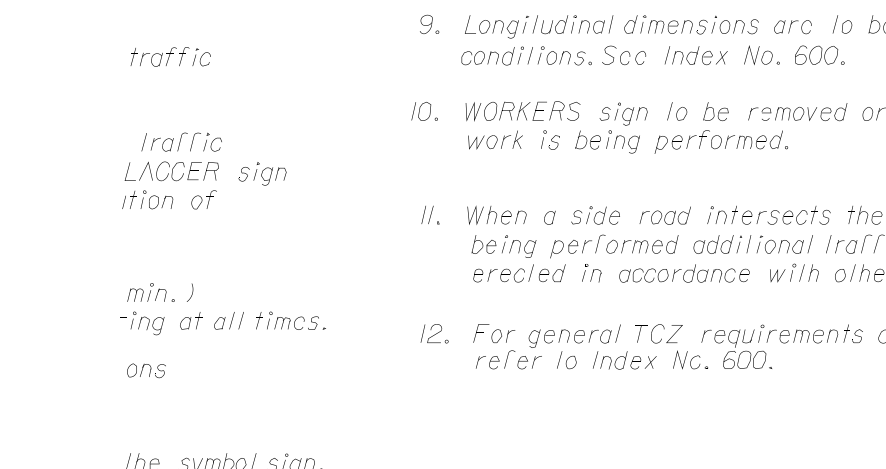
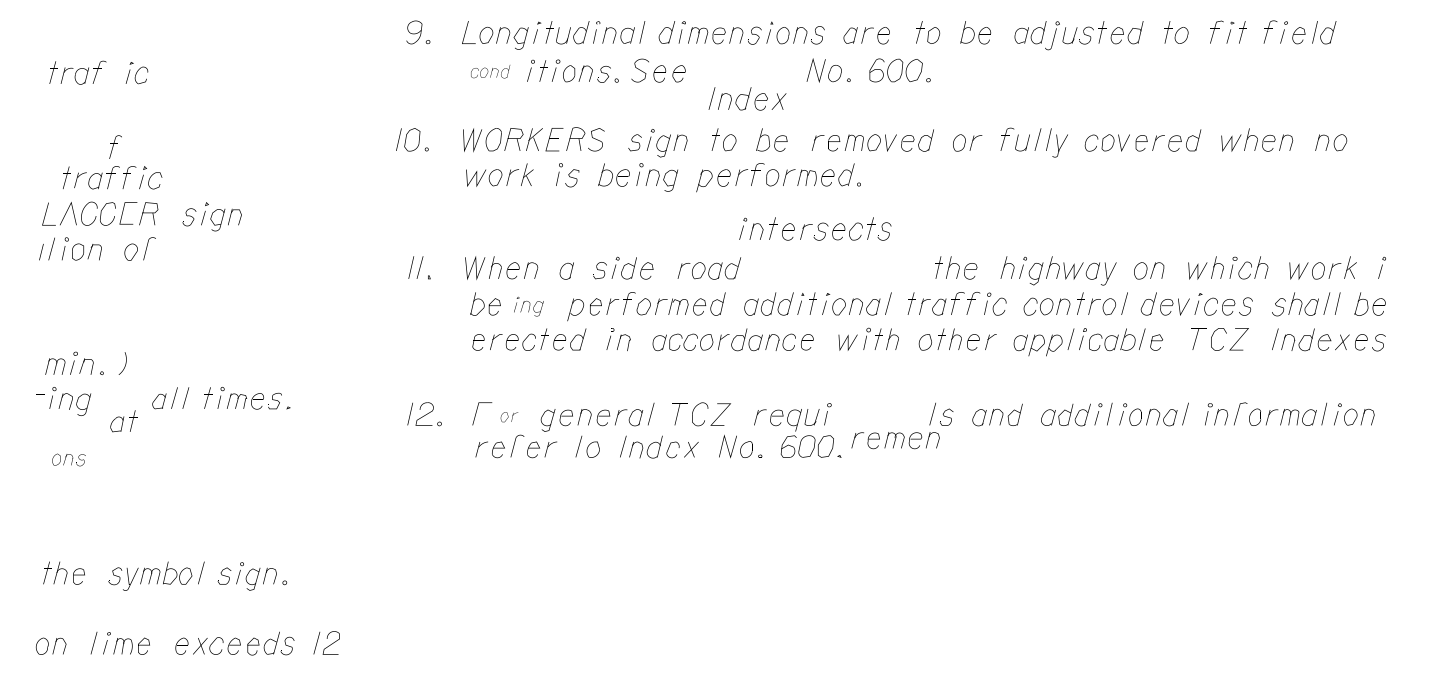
part: (696, 55) -> (747, 98), moved
part: (184, 56) -> (115, 146), moved
part: (487, 56) -> (490, 71), size x0.6
part: (769, 214) -> (815, 228), moved
part: (518, 246) -> (528, 306), size x0.7
part: (190, 321) -> (123, 421), moved
part: (503, 335) -> (509, 416), size x0.6
part: (802, 336) -> (895, 440), moved
part: (146, 370) -> (68, 459), size x0.7

